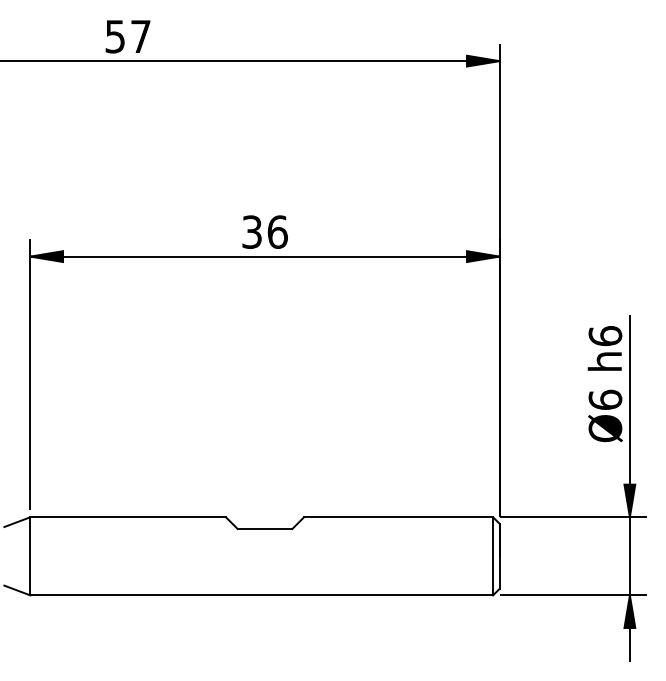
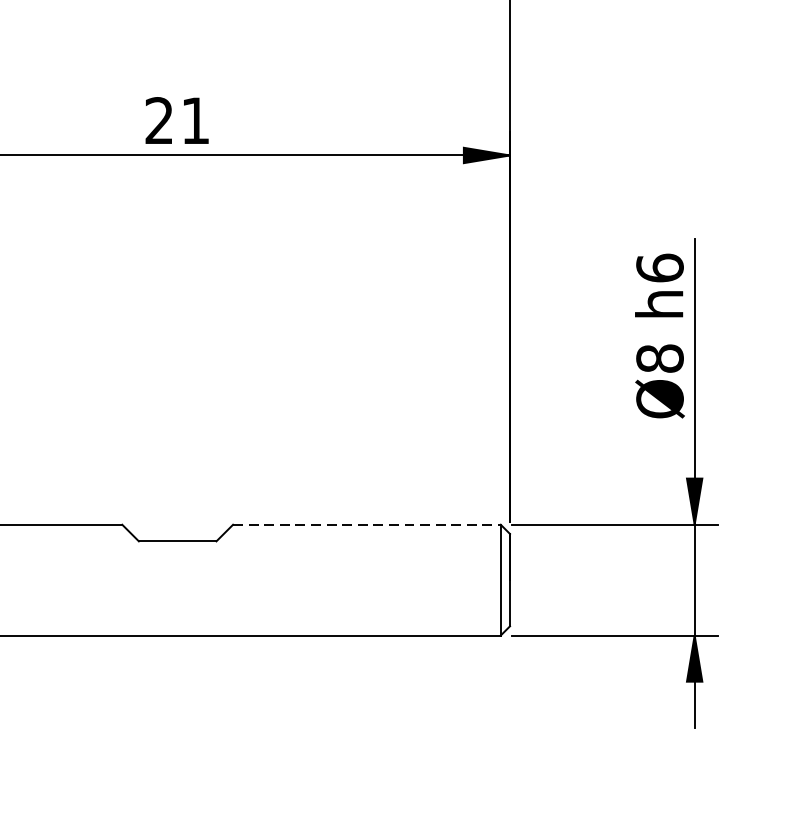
text: (264, 231) -> (176, 119), 36 -> 21
text: (605, 399) -> (660, 357), Ø6 -> Ø8
line: (399, 517) -> (368, 525), solid -> dashed

